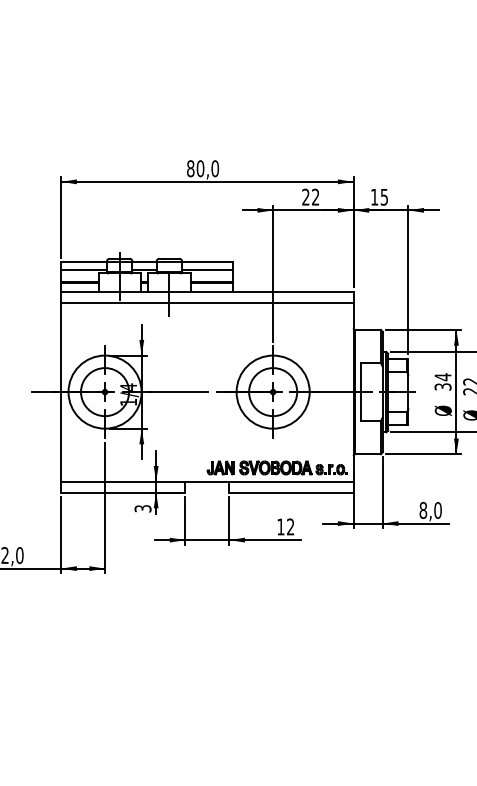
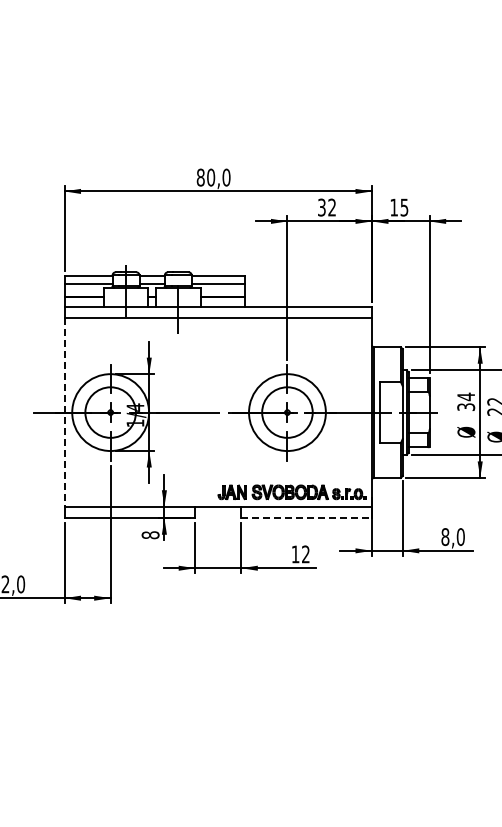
text: (305, 197) -> (321, 207), 22 -> 32
line: (61, 393) -> (64, 413), solid -> dashed
line: (292, 492) -> (307, 518), solid -> dashed
text: (142, 508) -> (150, 535), 3 -> 8

